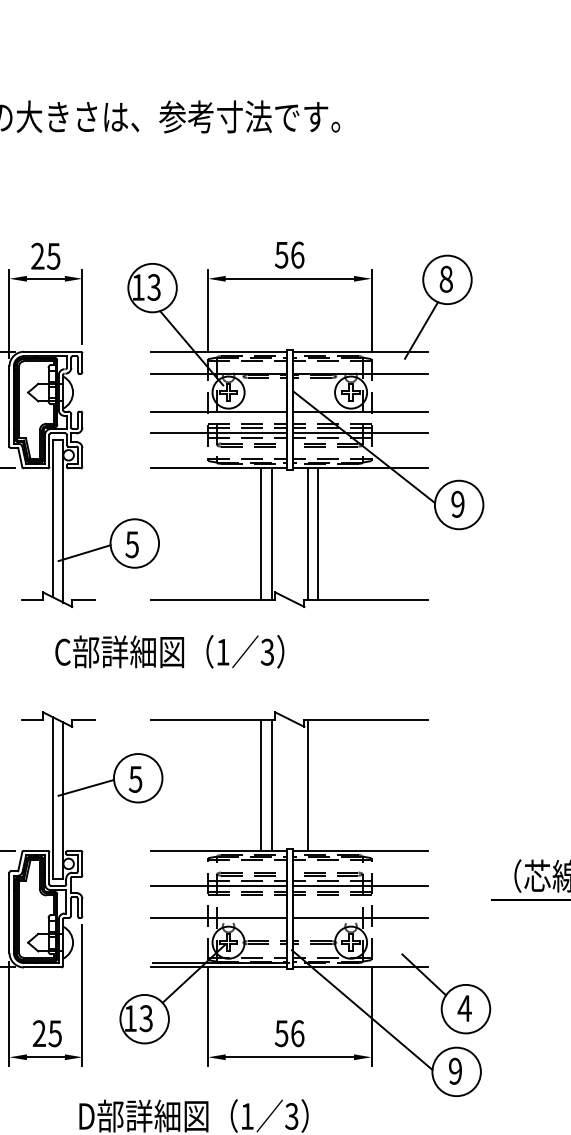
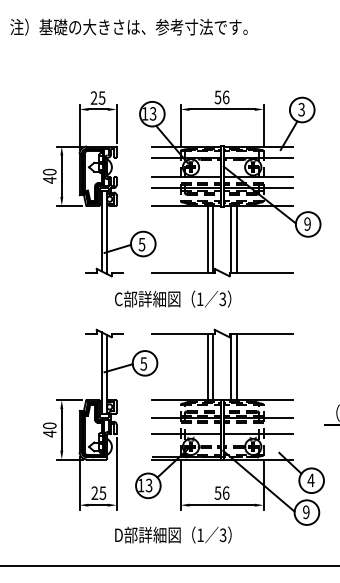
text: (445, 278) -> (301, 109), 8 -> 3
text: (170, 650) -> (173, 298), moved
line: (318, 784) -> (236, 366), added

